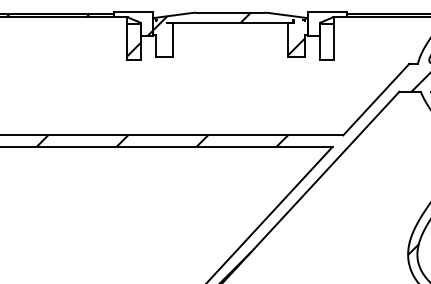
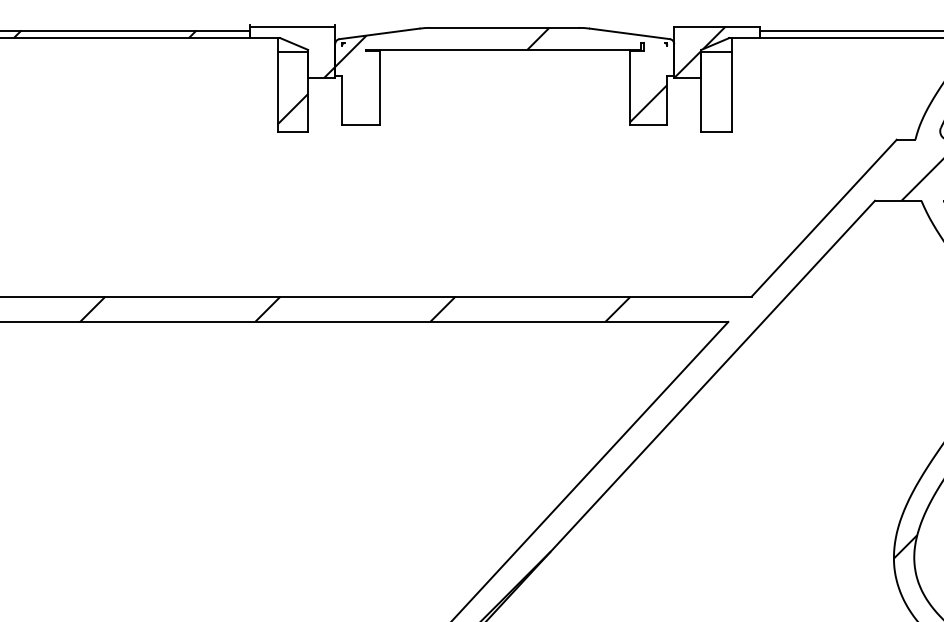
hatch: (319, 23) -> (699, 51), added

